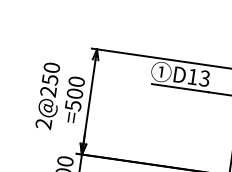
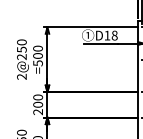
text: (204, 78) -> (114, 35), D13 -> D18

